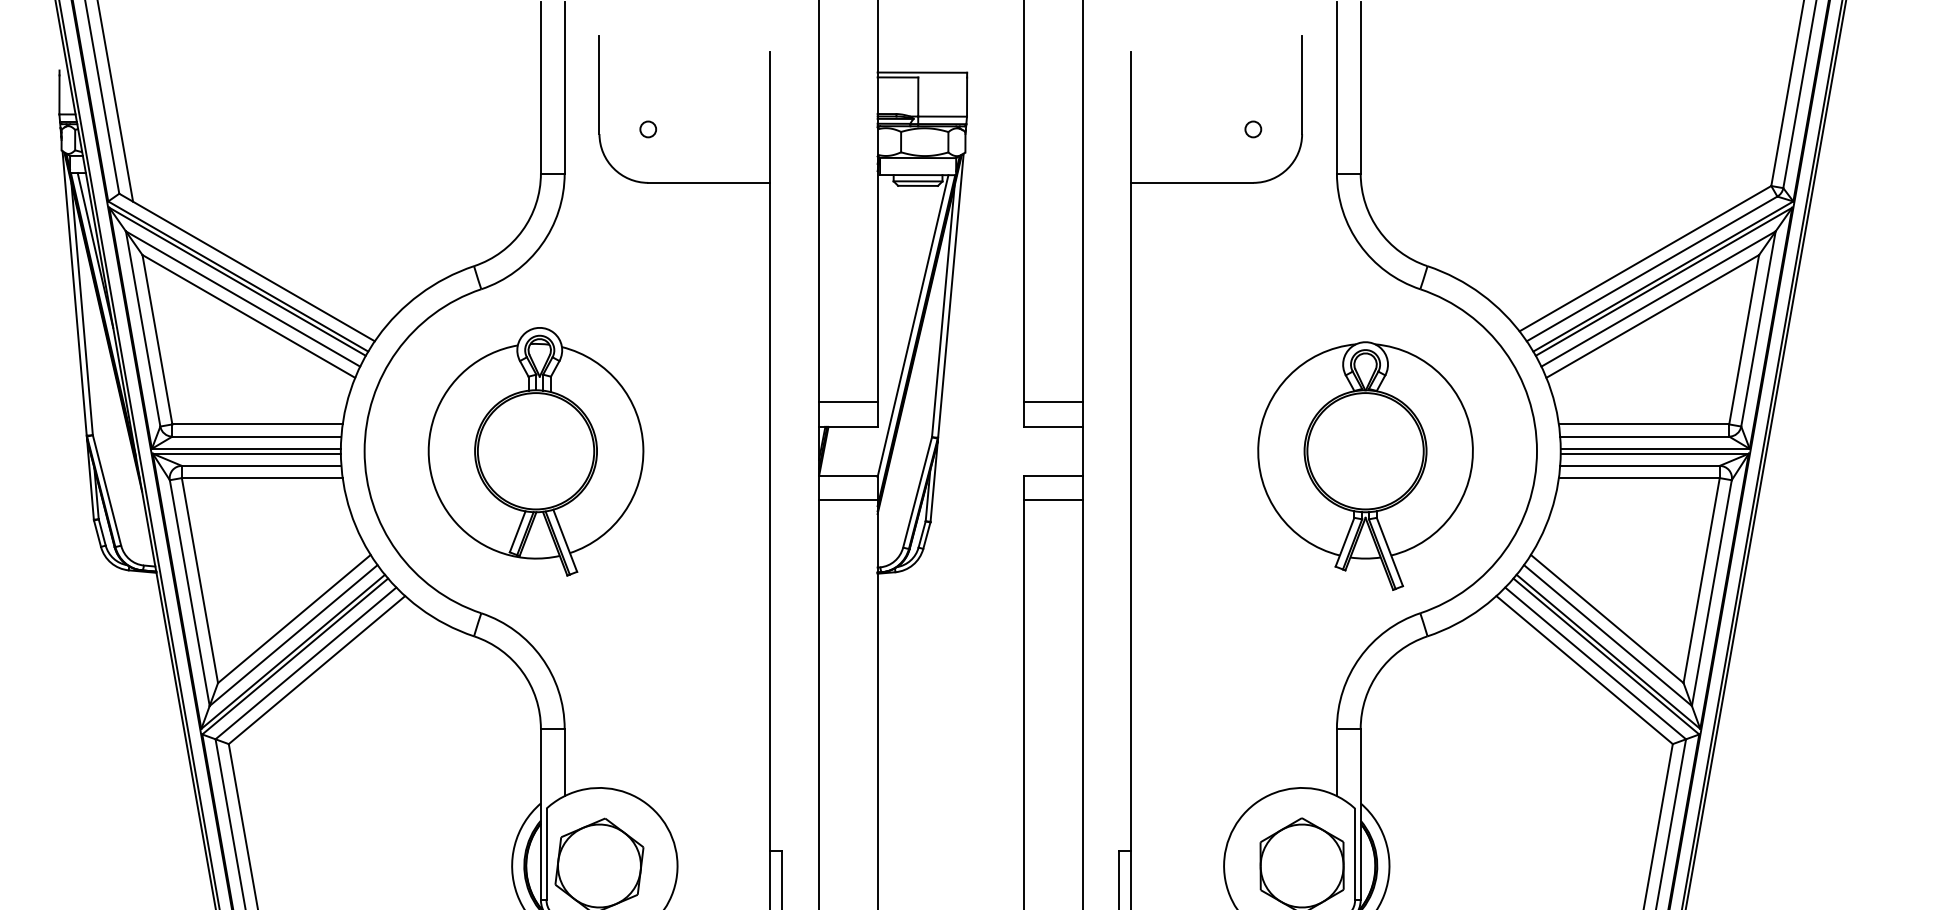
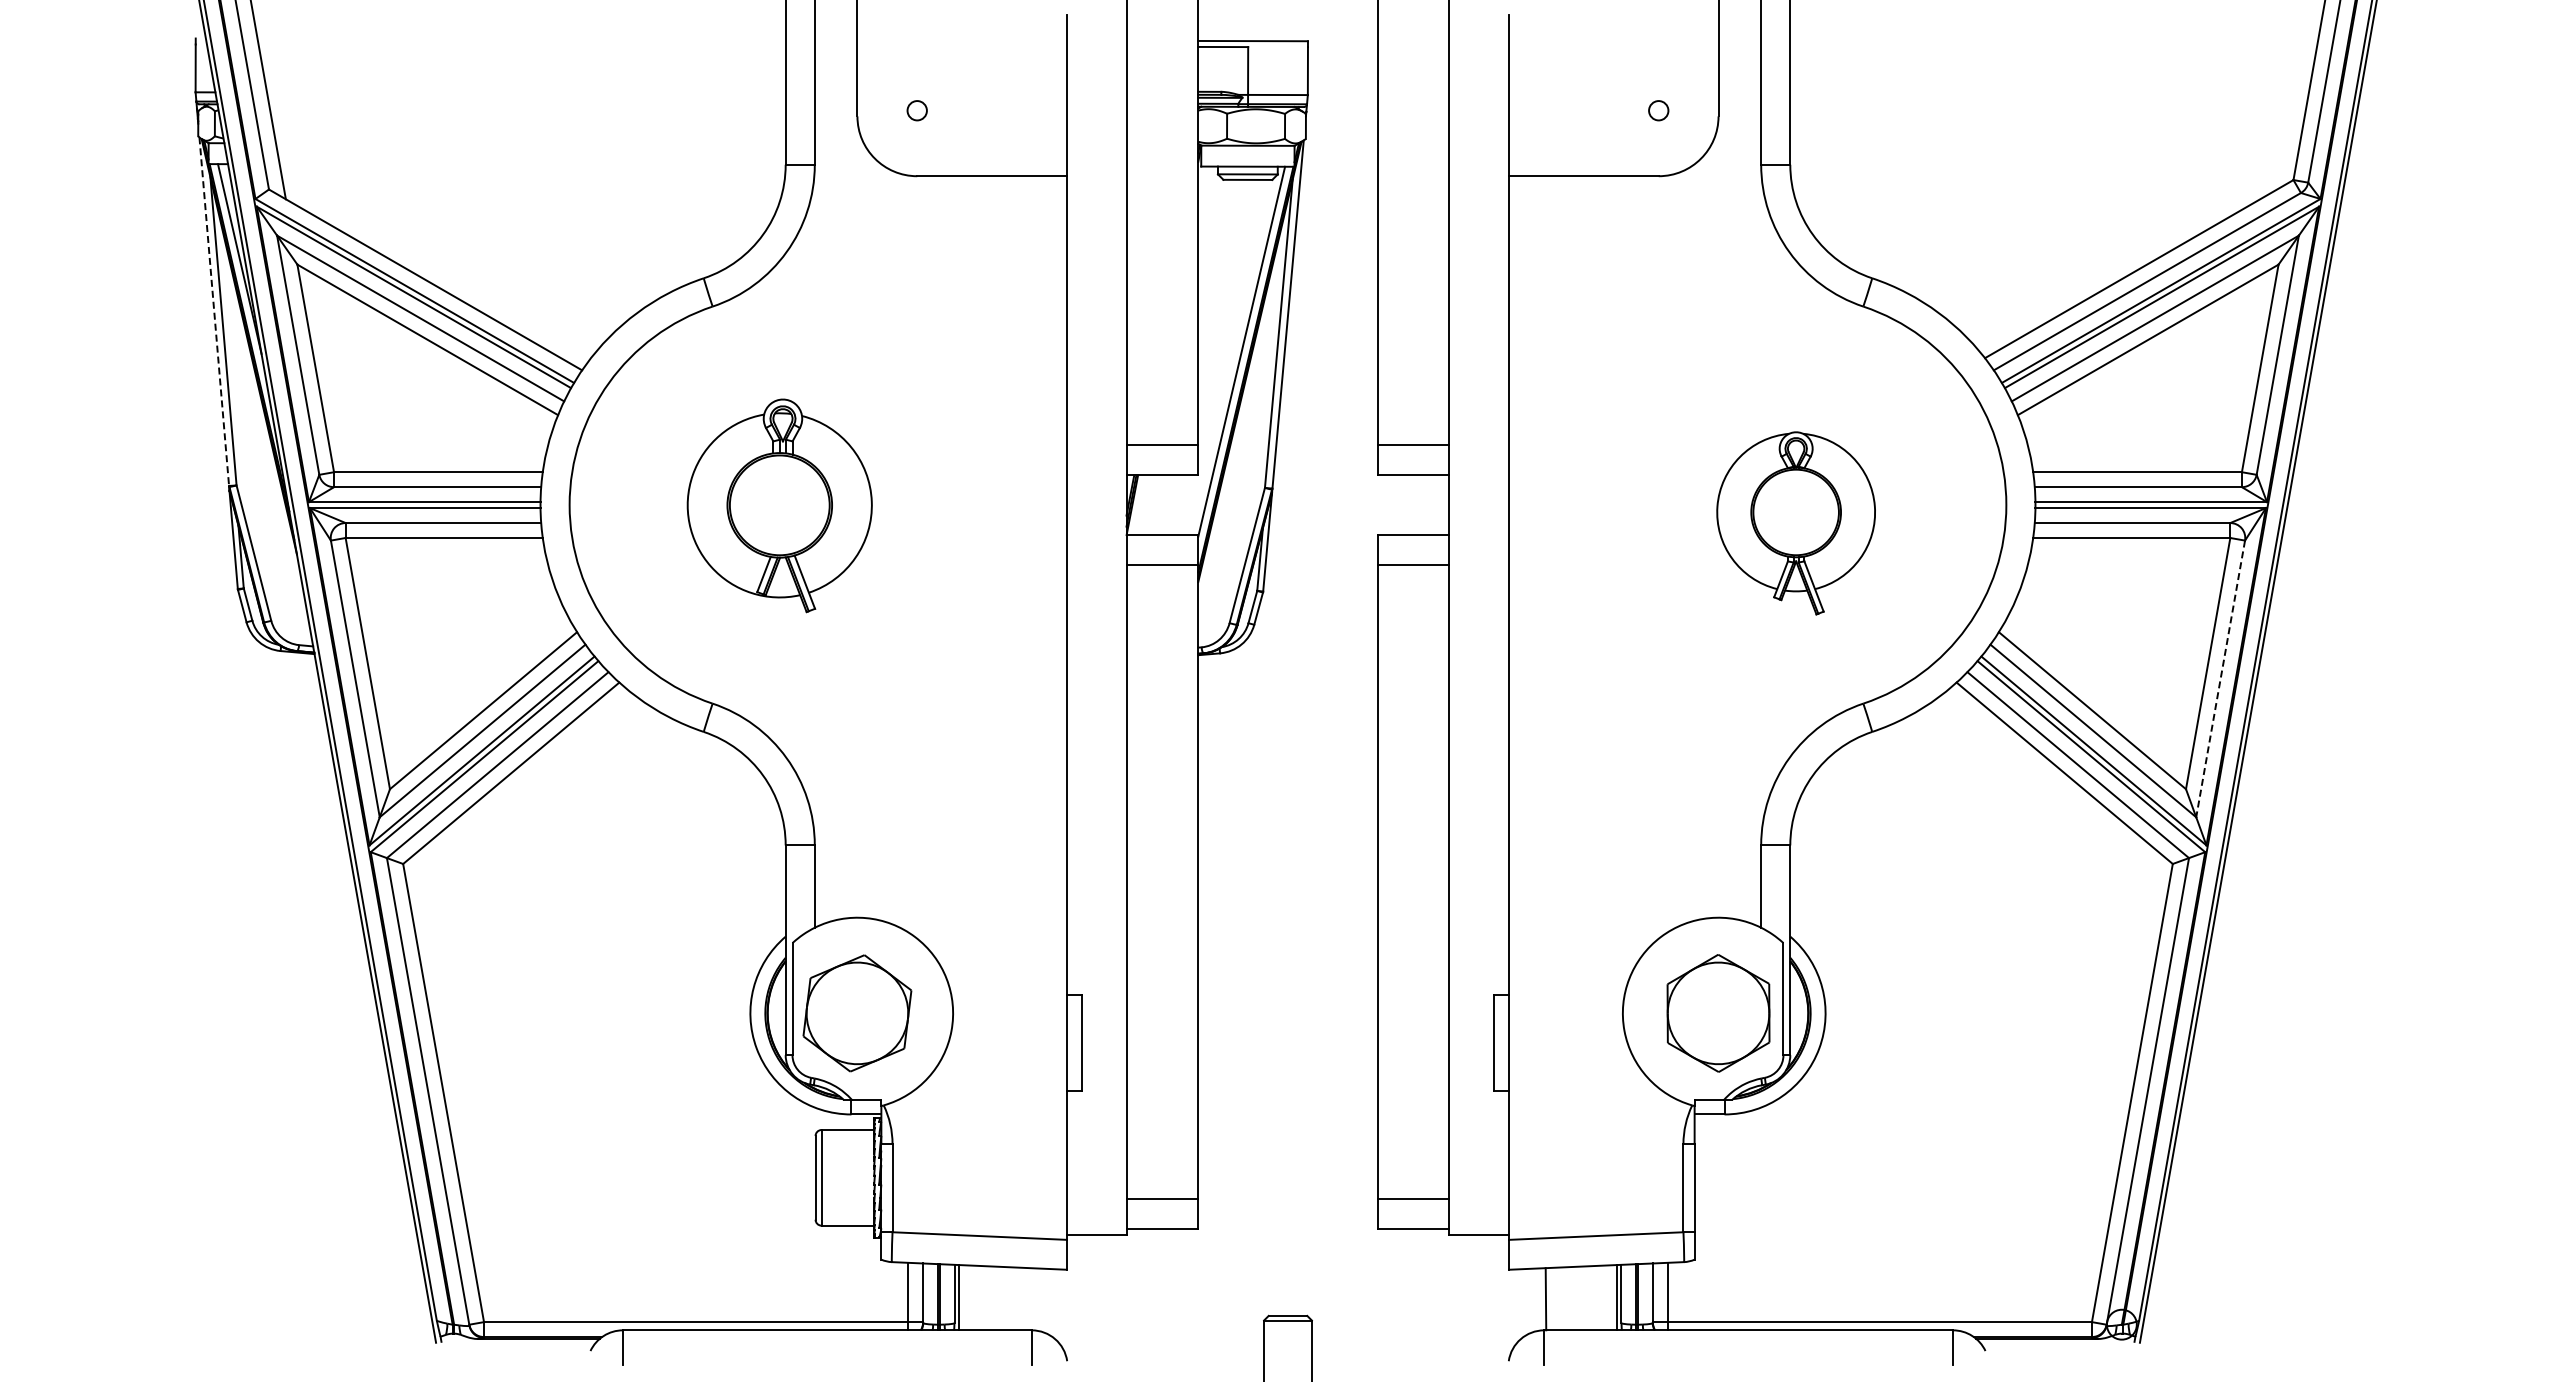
line: (74, 293) -> (214, 311), solid -> dashed
part: (535, 451) -> (779, 505), size x0.7
part: (1364, 466) -> (1795, 523), size x0.6
line: (1711, 593) -> (2220, 679), solid -> dashed

